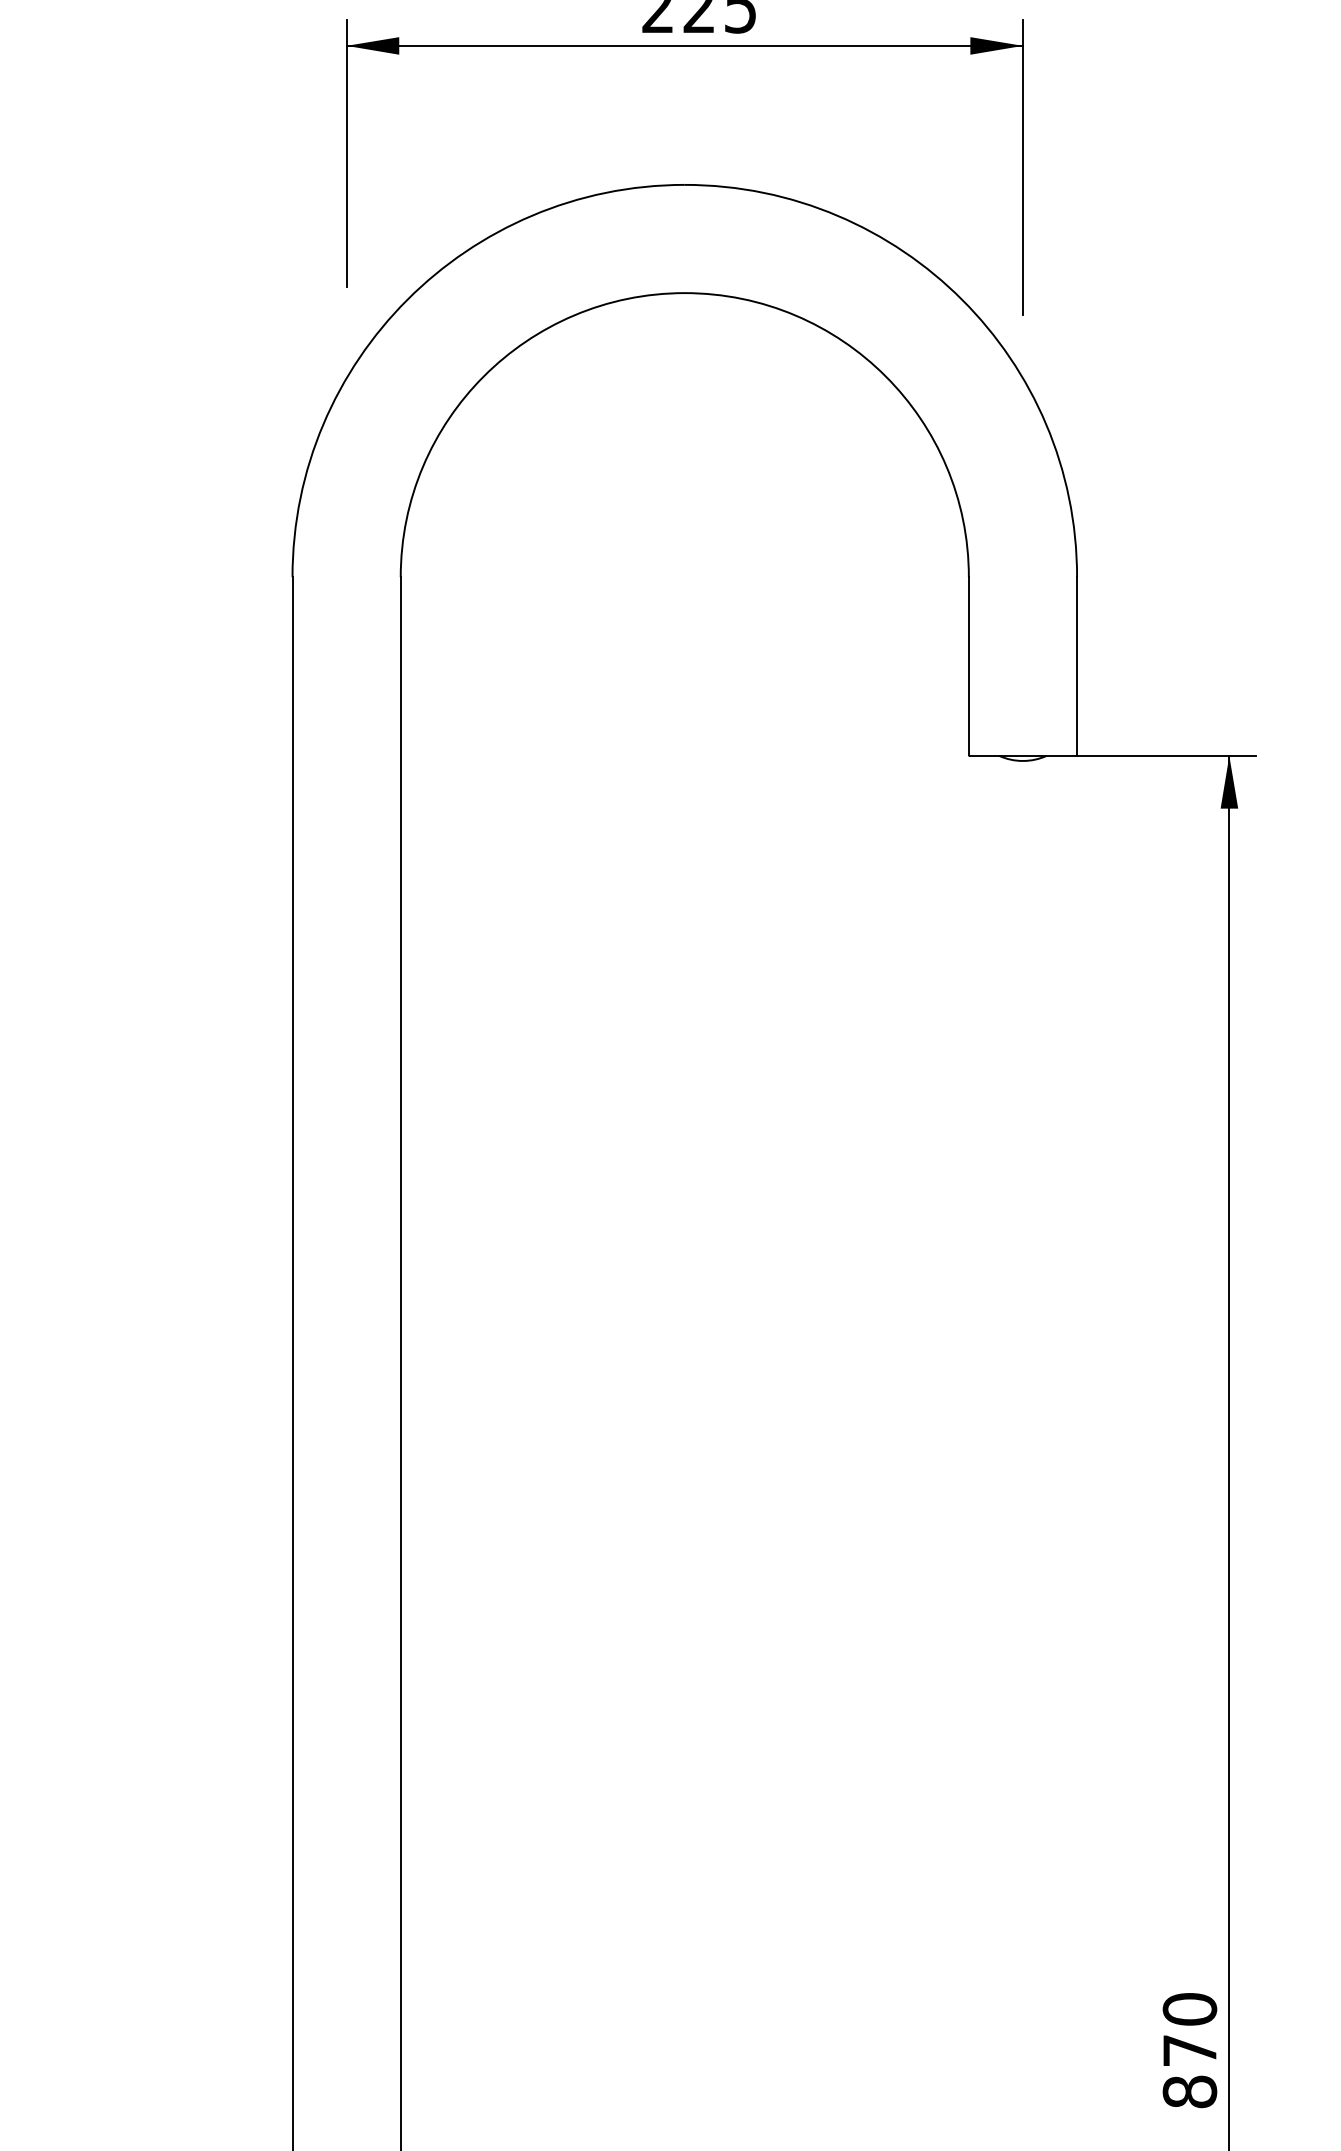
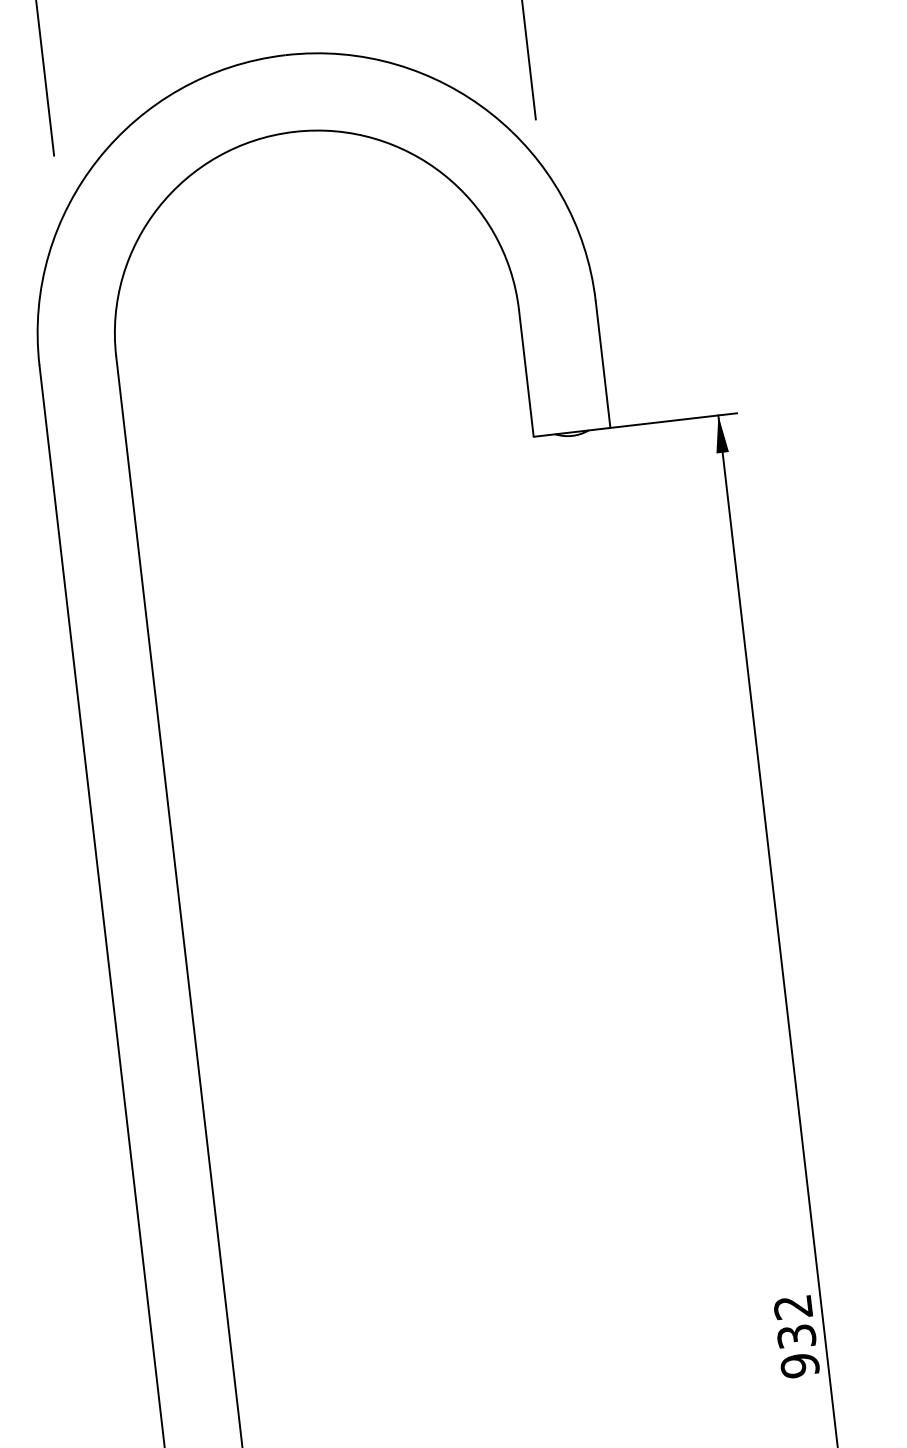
text: (1189, 2050) -> (796, 1336), 870 -> 932

